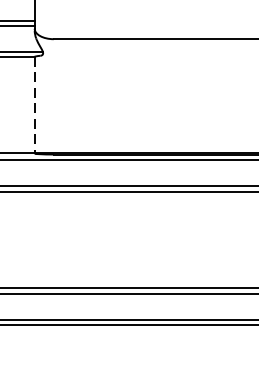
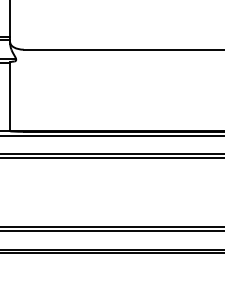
line: (35, 106) -> (10, 97), dashed -> solid

